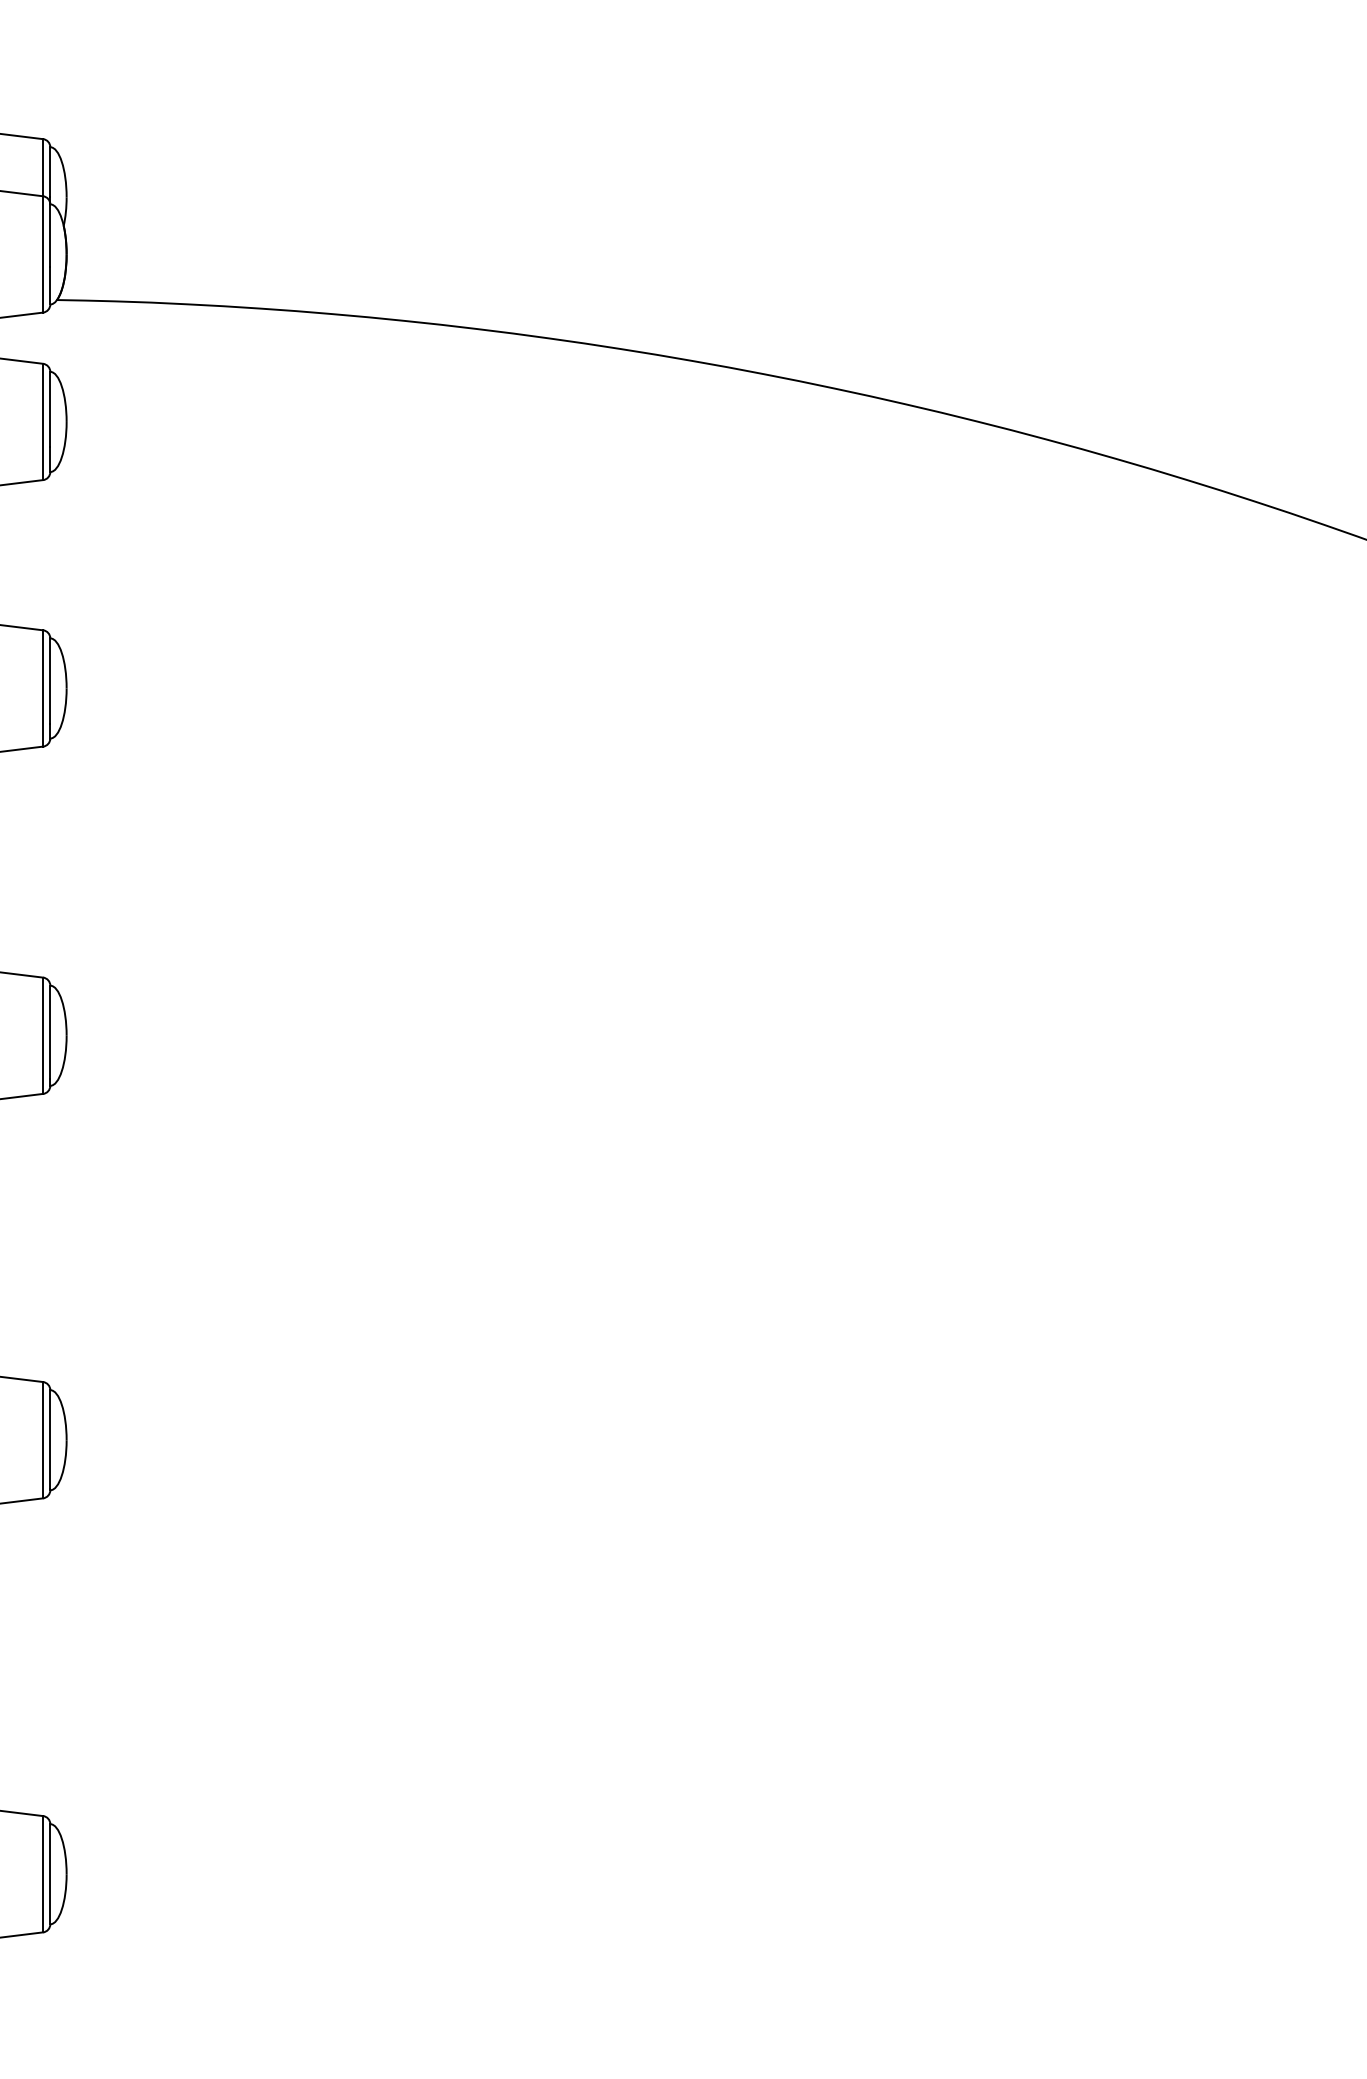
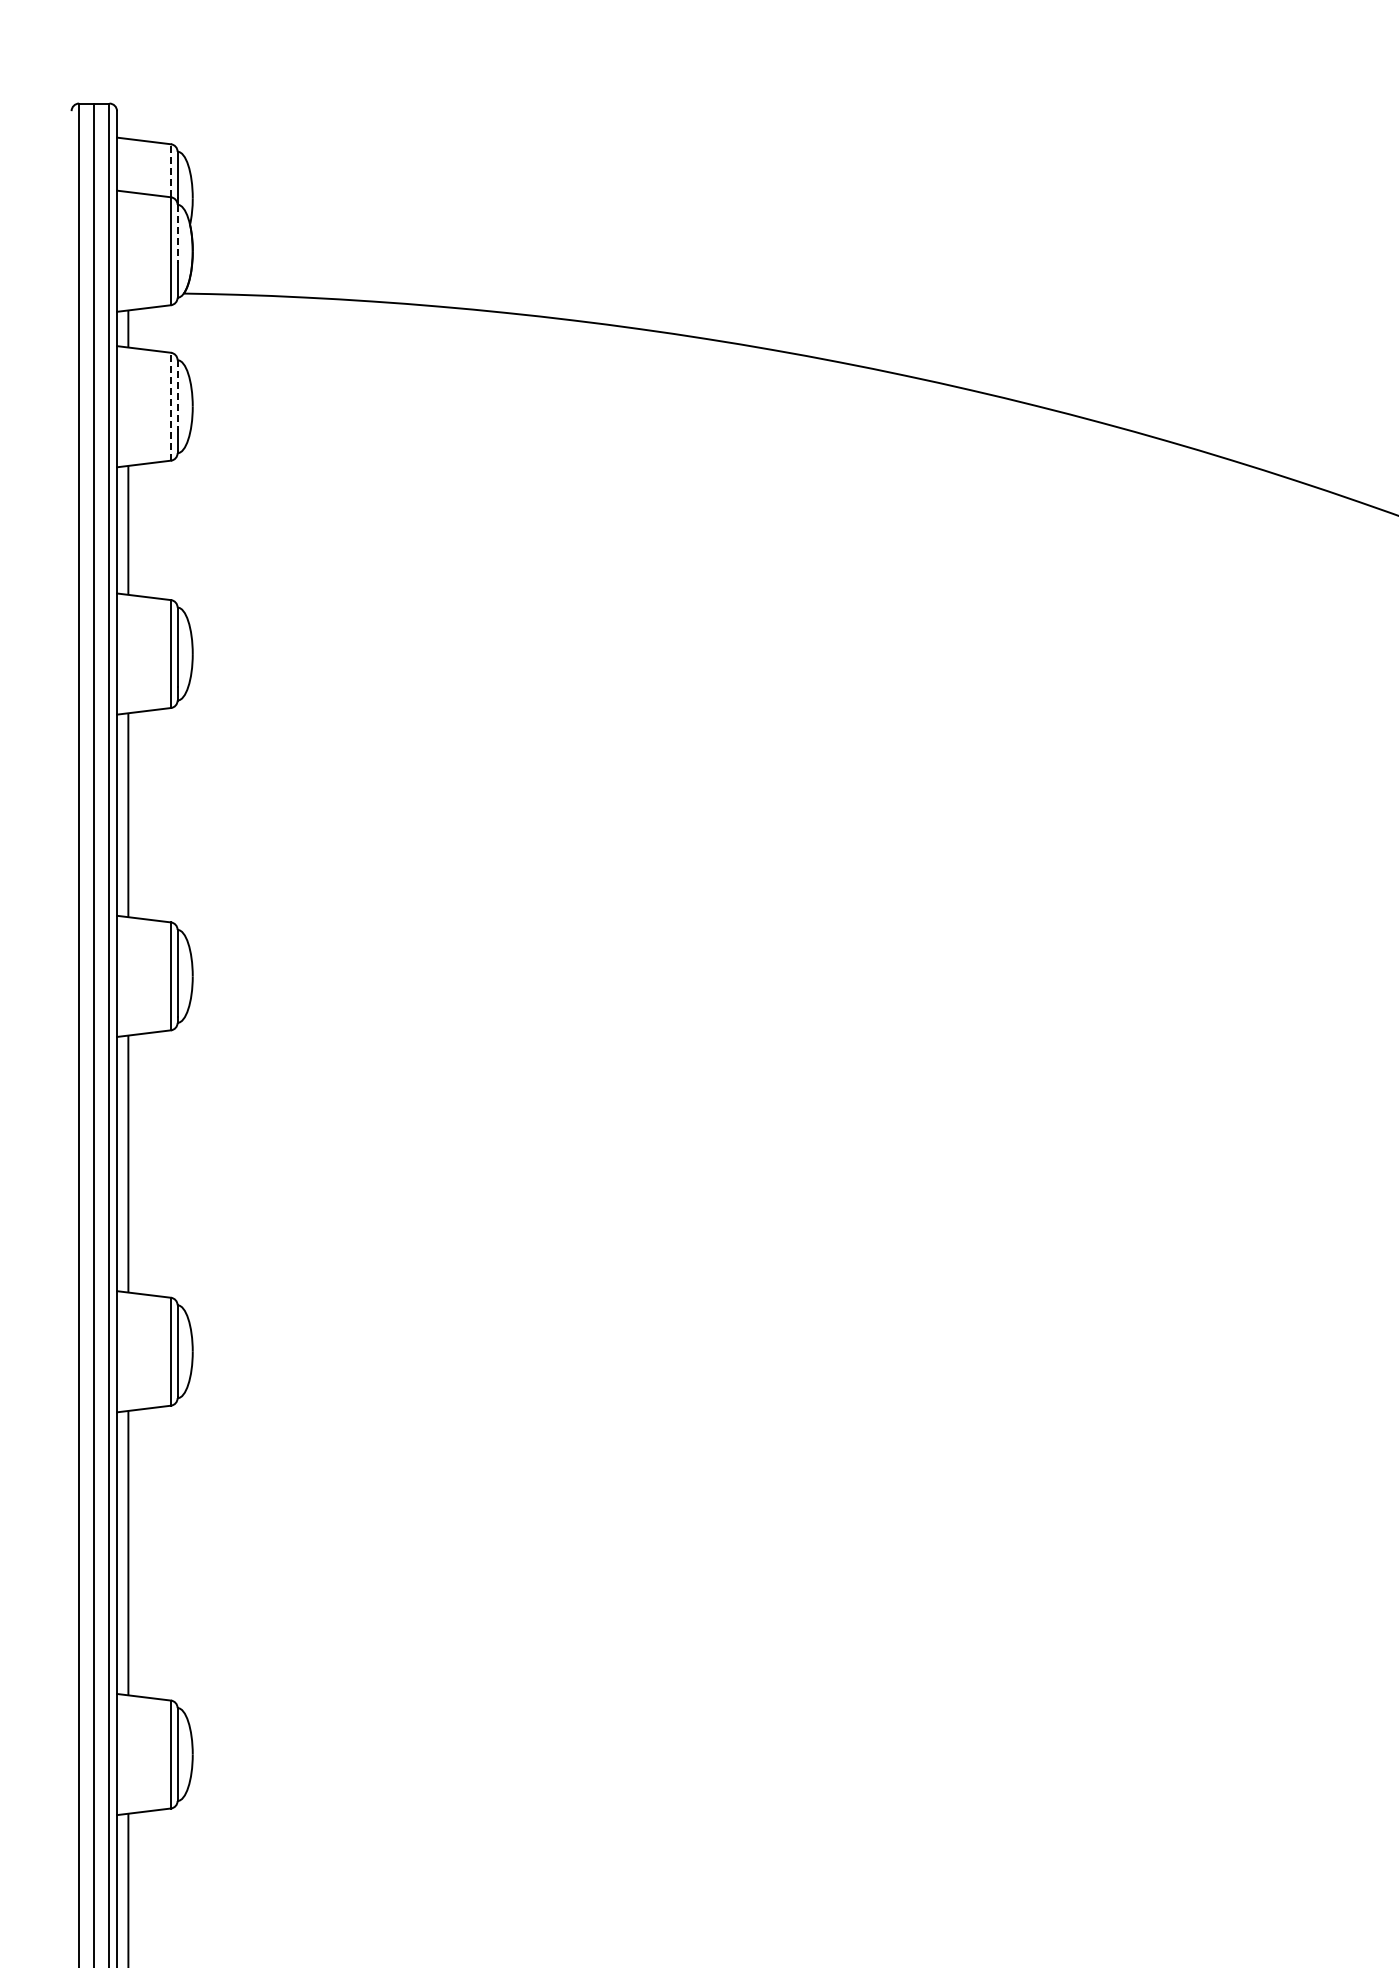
line: (42, 167) -> (170, 170), solid -> dashed
line: (50, 236) -> (177, 234), solid -> dashed
line: (50, 409) -> (177, 395), solid -> dashed
line: (42, 421) -> (170, 406), solid -> dashed

